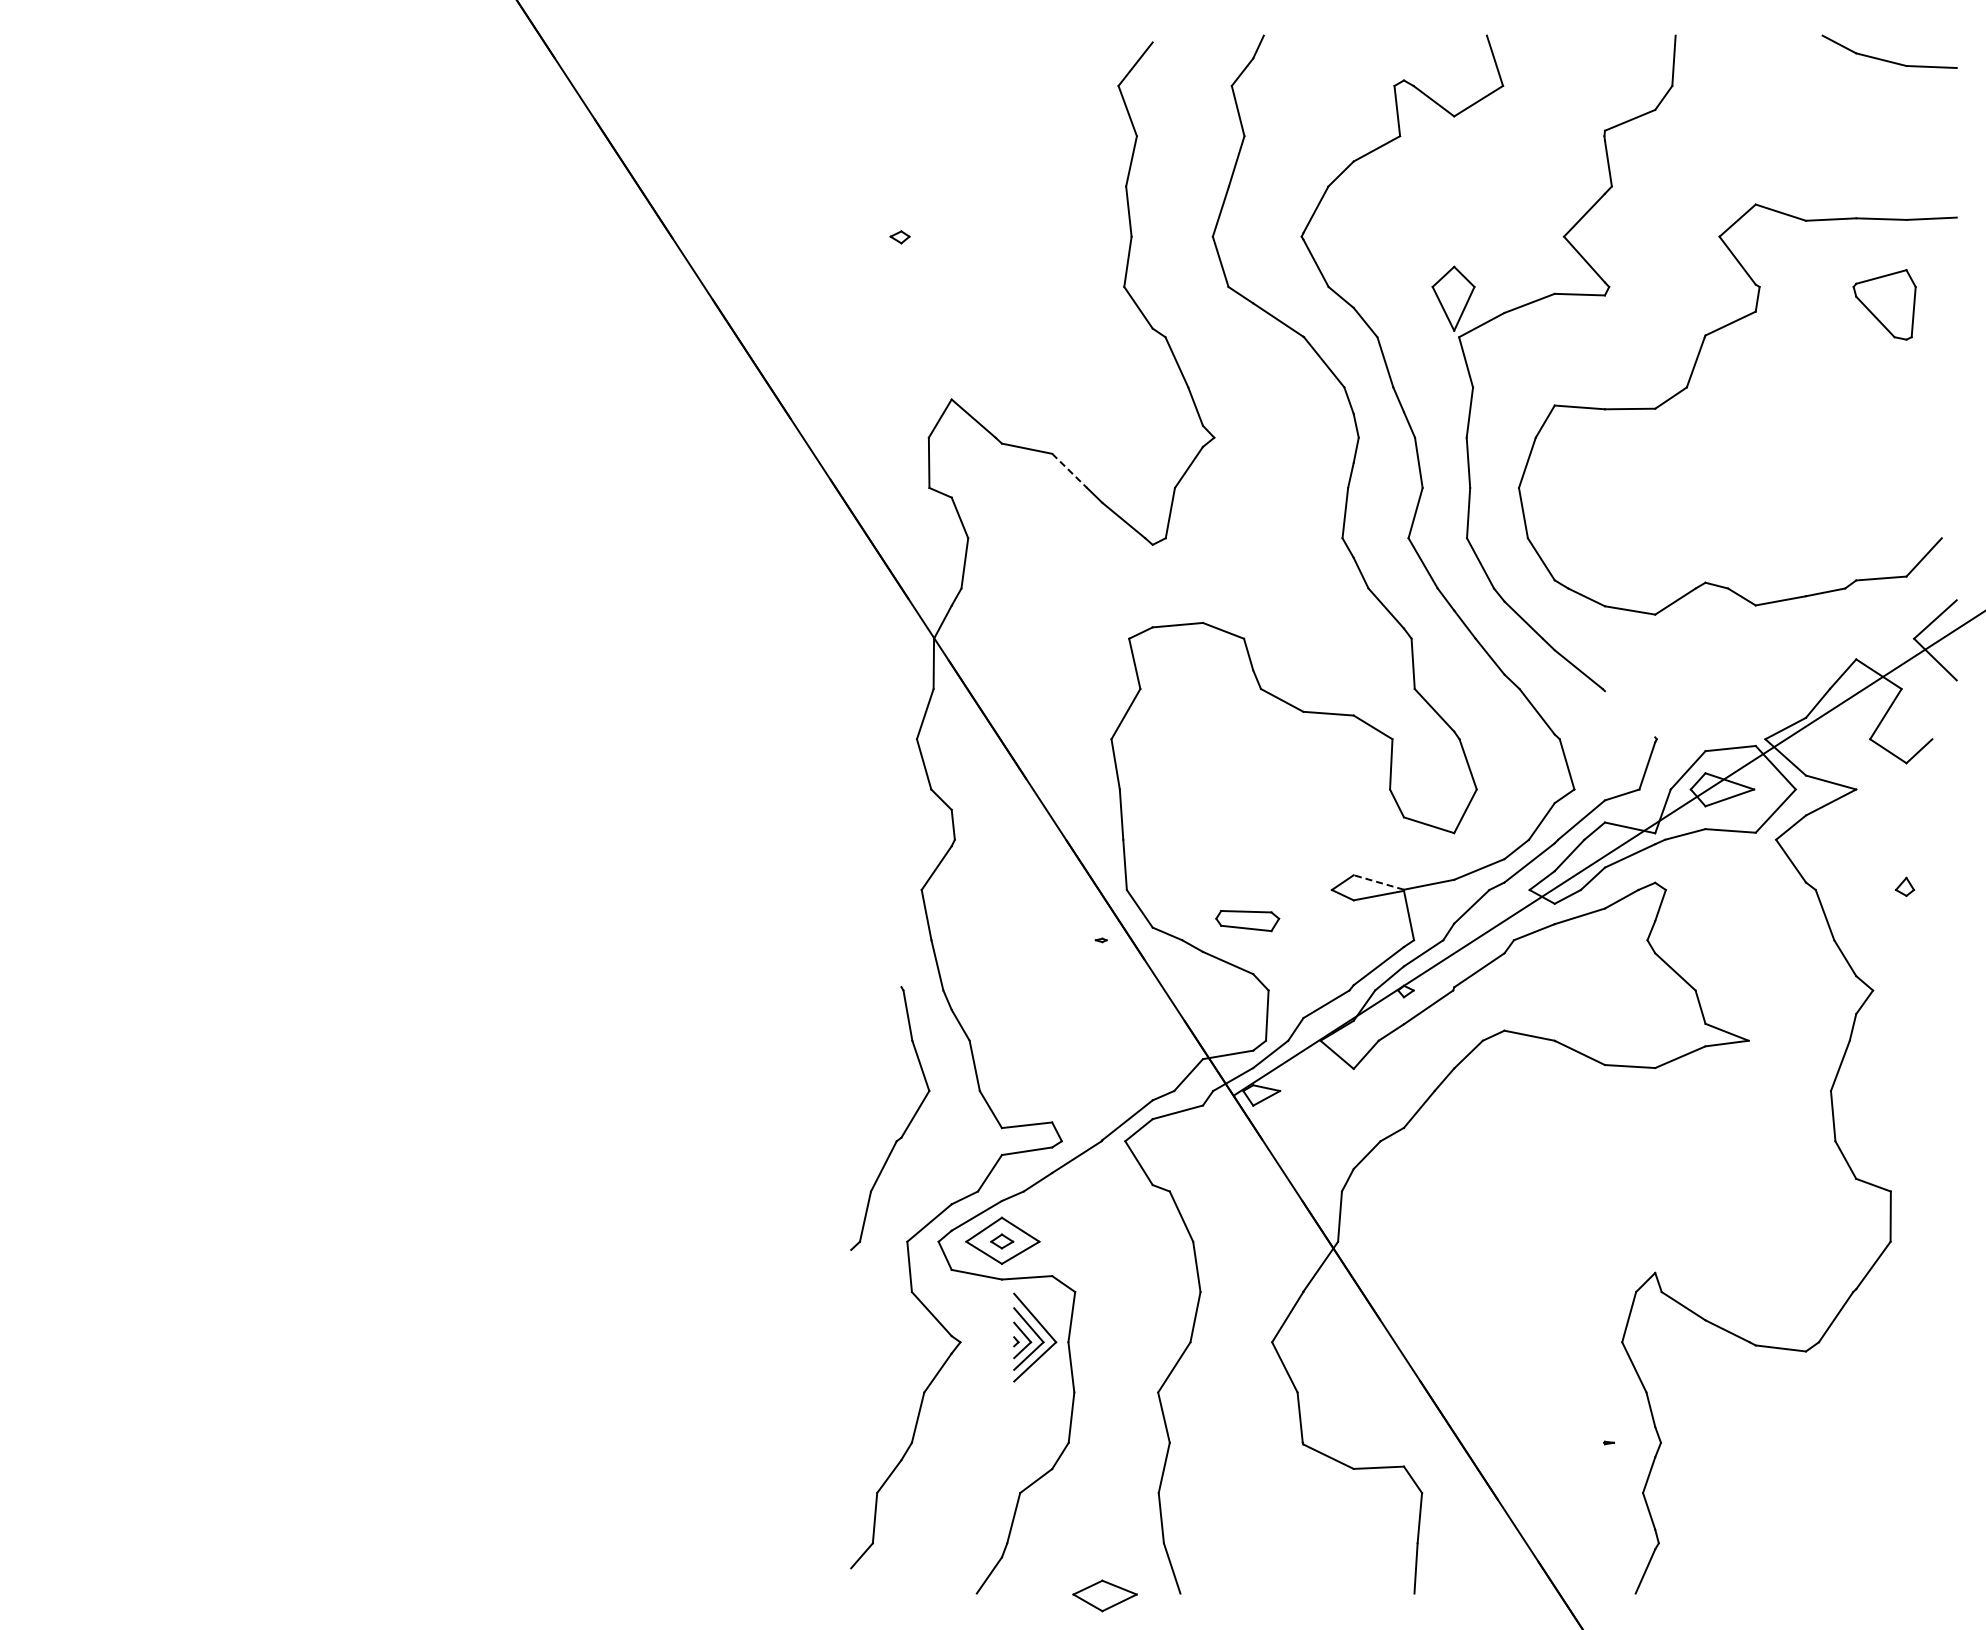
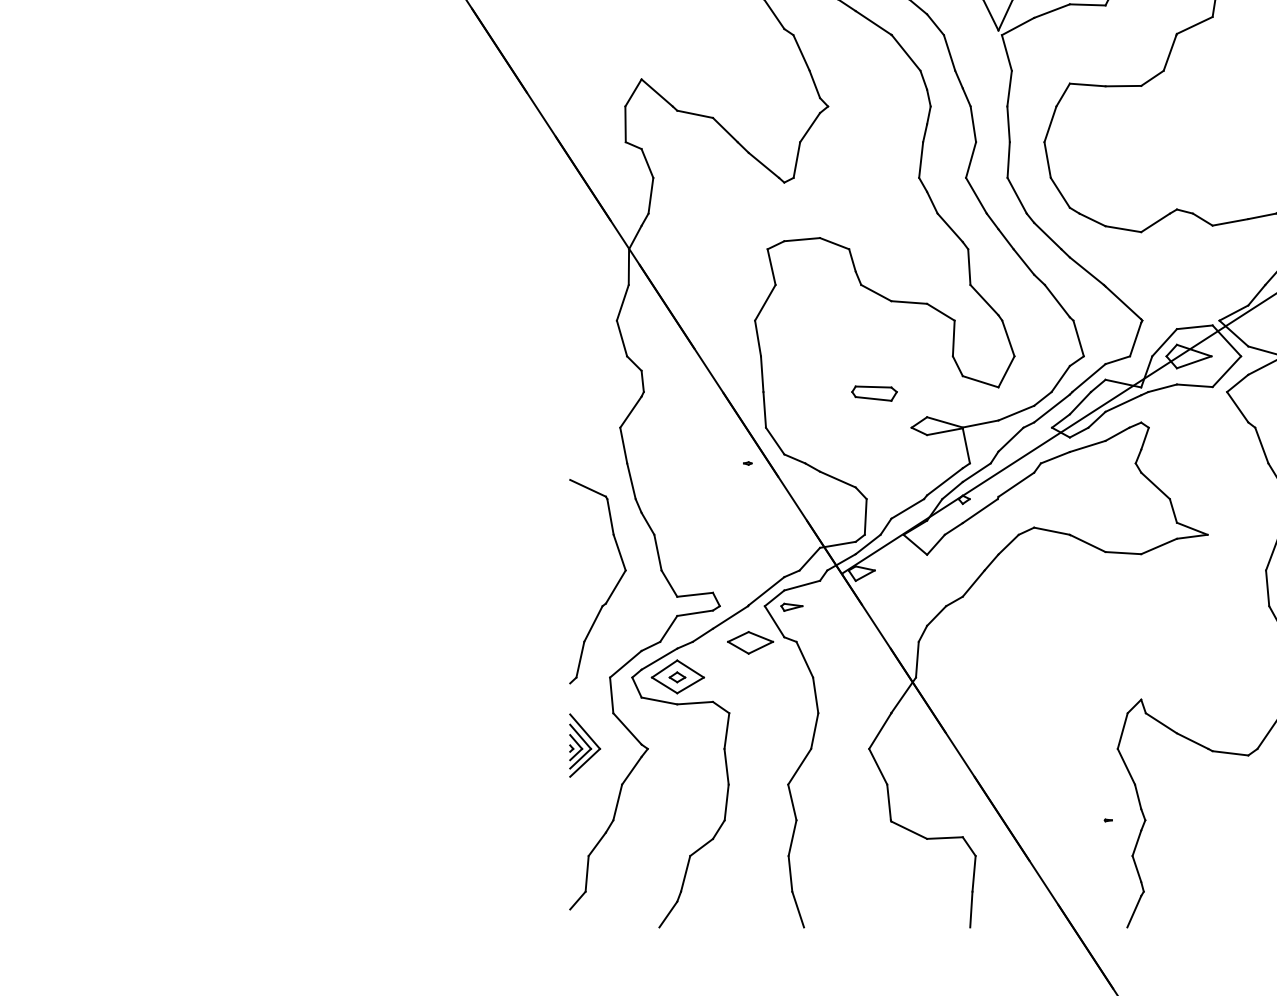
line: (1070, 471) -> (725, 130), dashed -> solid
line: (1629, 714) -> (1122, 303), added
line: (1378, 882) -> (944, 422), dashed -> solid
part: (1247, 921) -> (874, 393), moved
line: (876, 975) -> (588, 488), added
part: (1163, 1142) -> (792, 607), added
part: (1035, 1337) -> (585, 745), moved
part: (1104, 1595) -> (750, 642), moved

